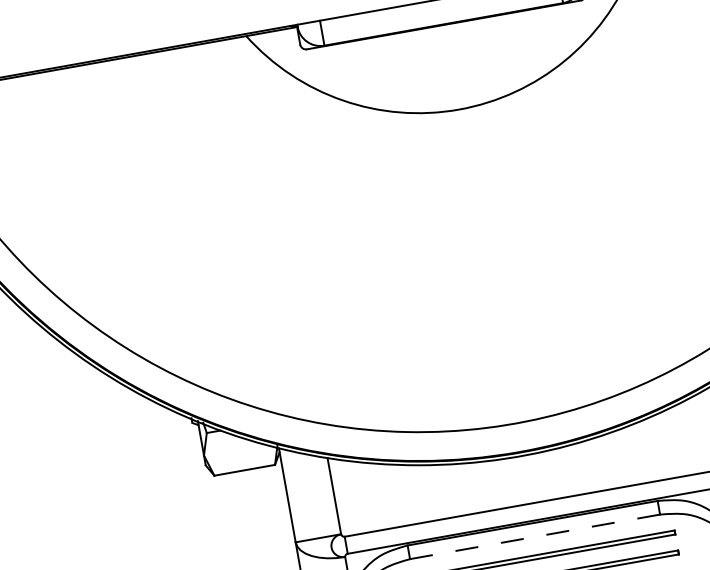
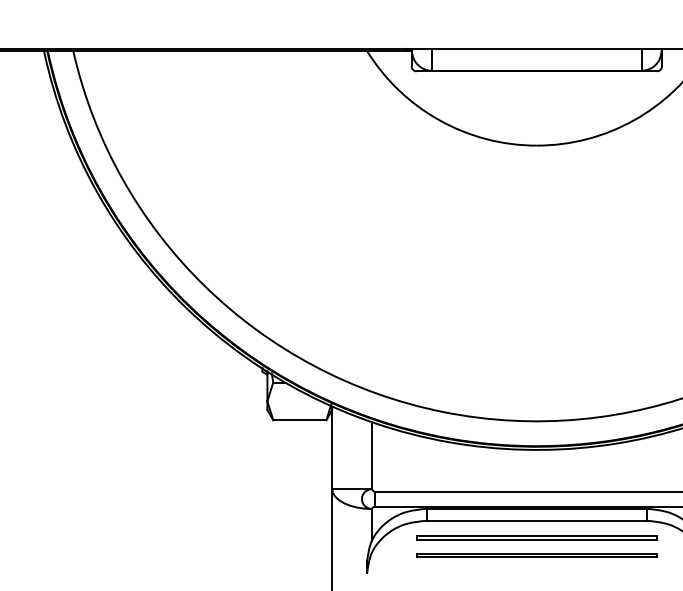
line: (534, 536) -> (536, 520), dashed -> solid

